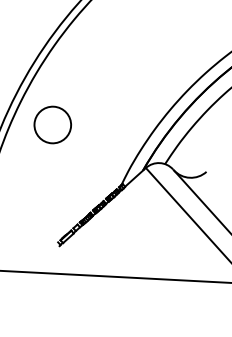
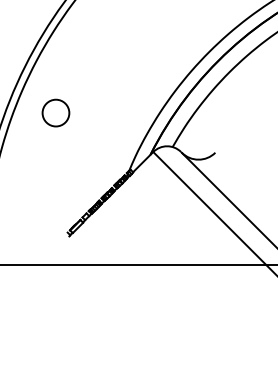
circle: (52, 124) -> (55, 112), size x0.71

